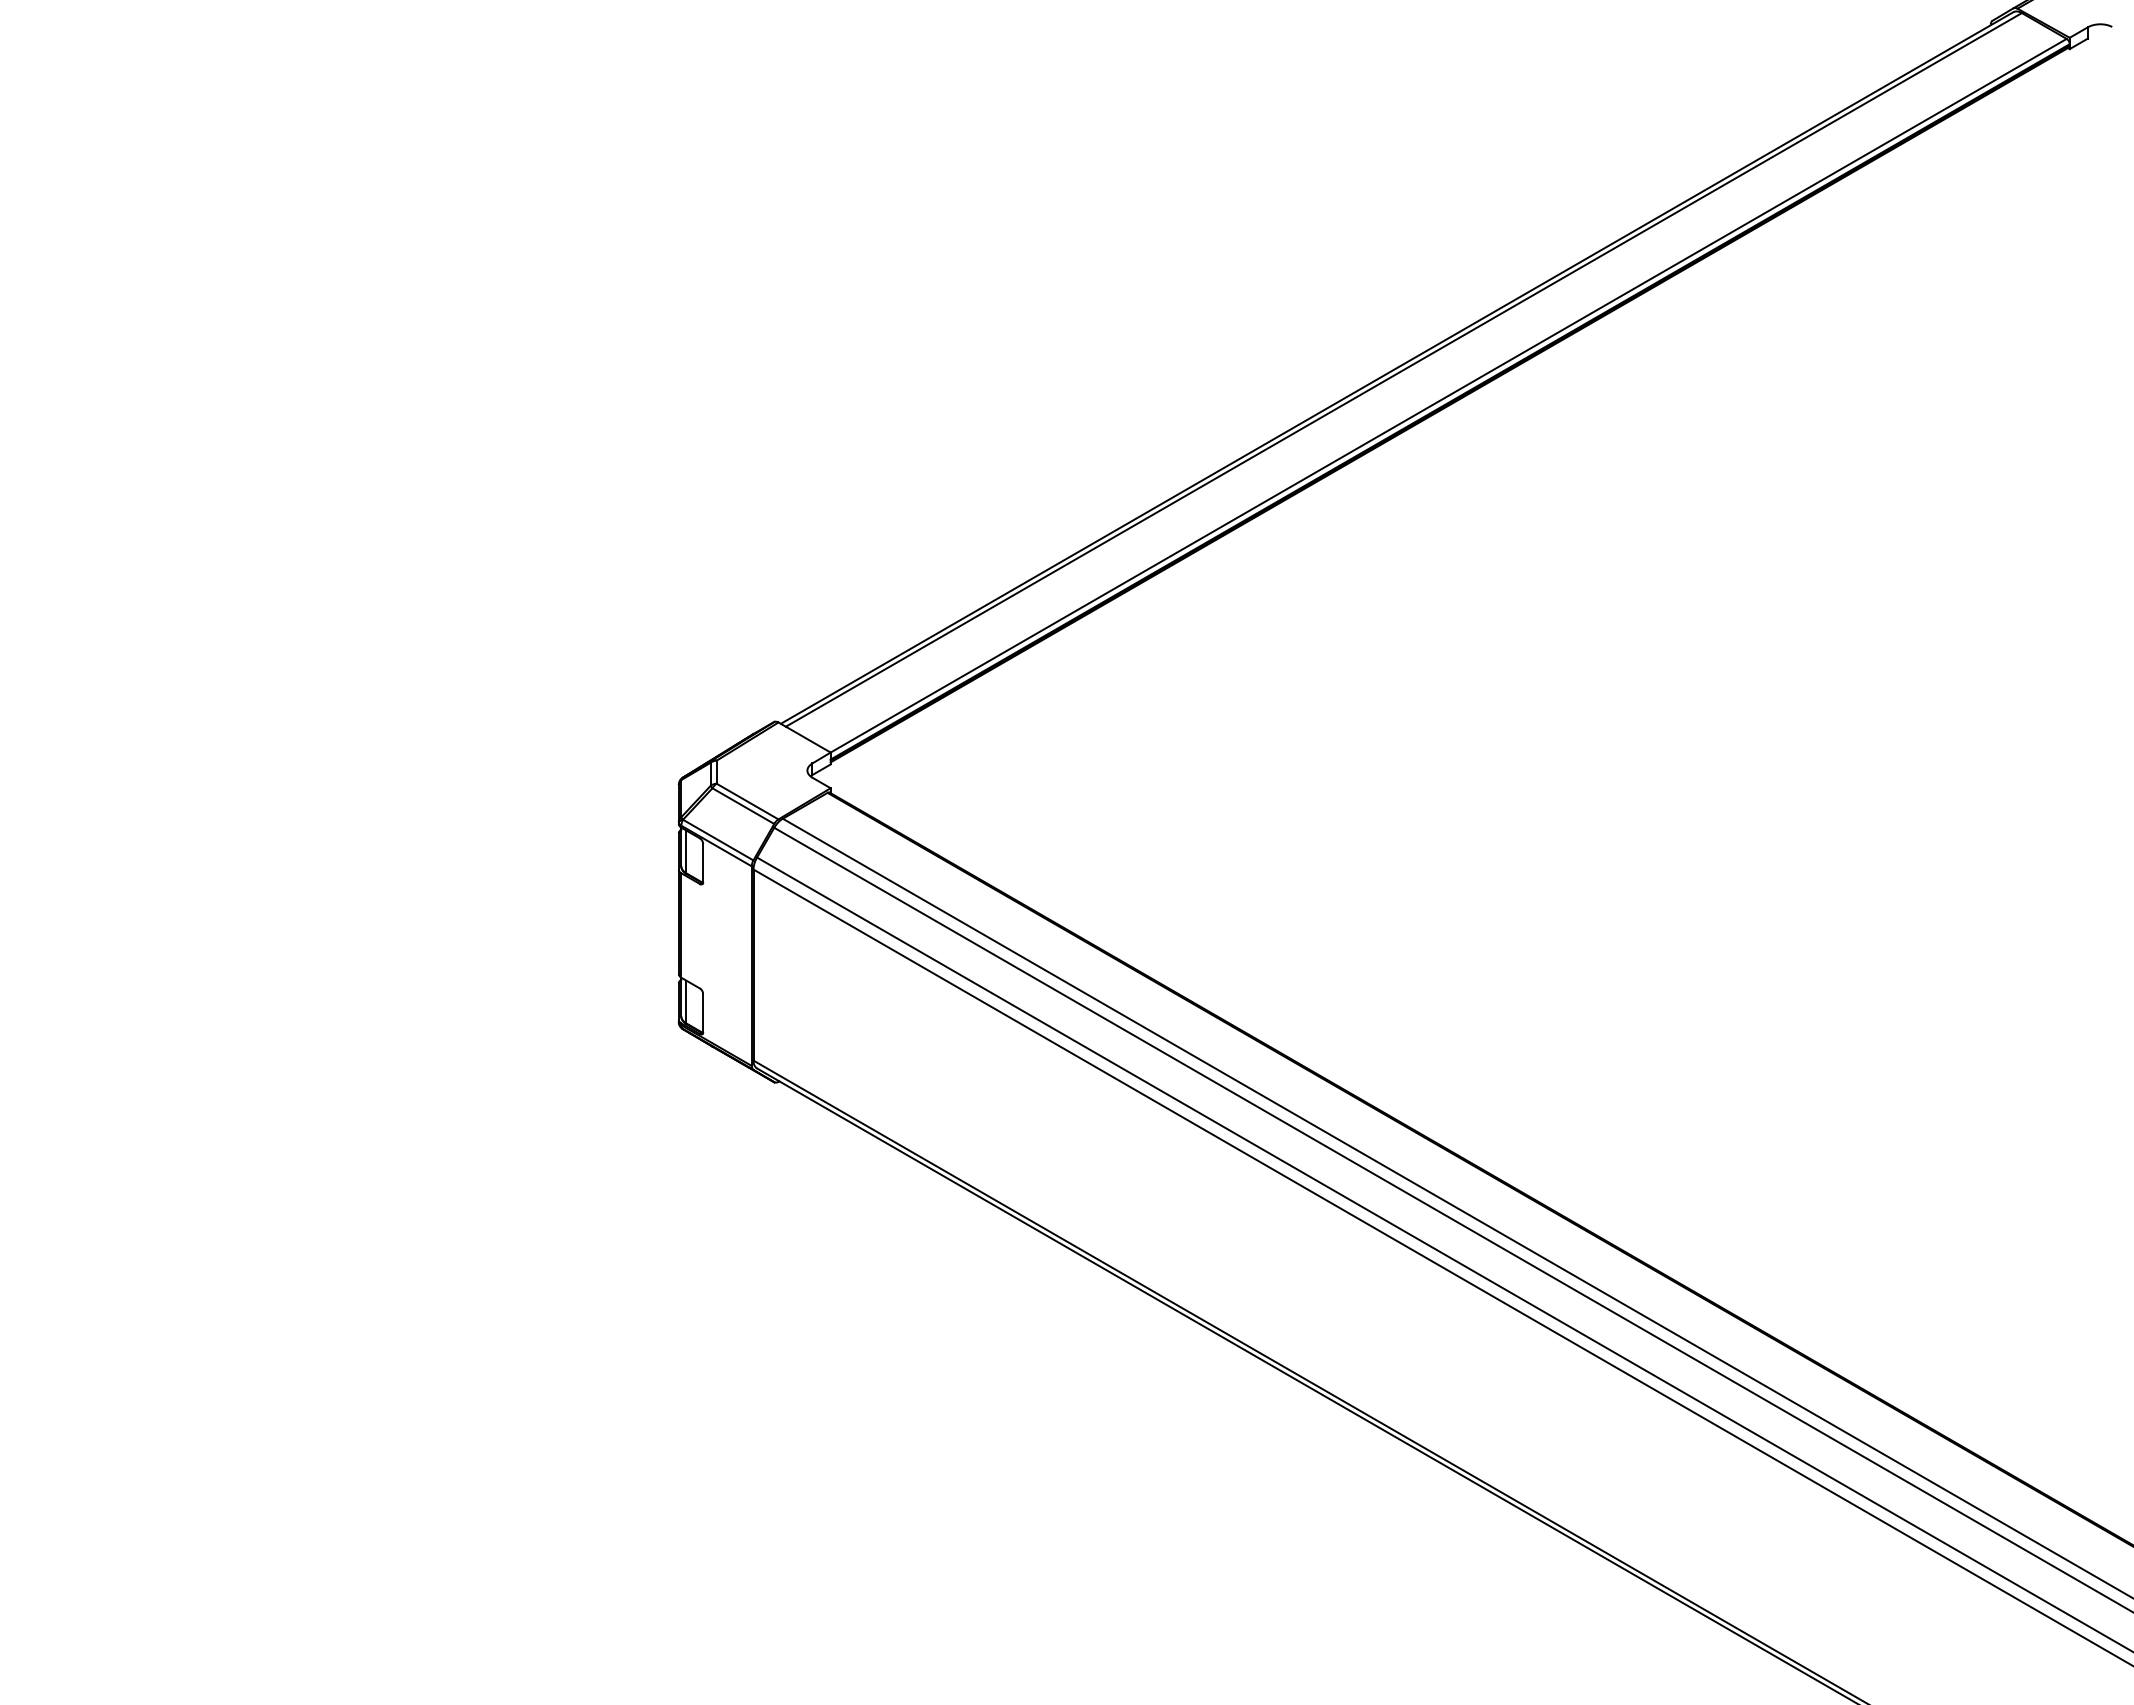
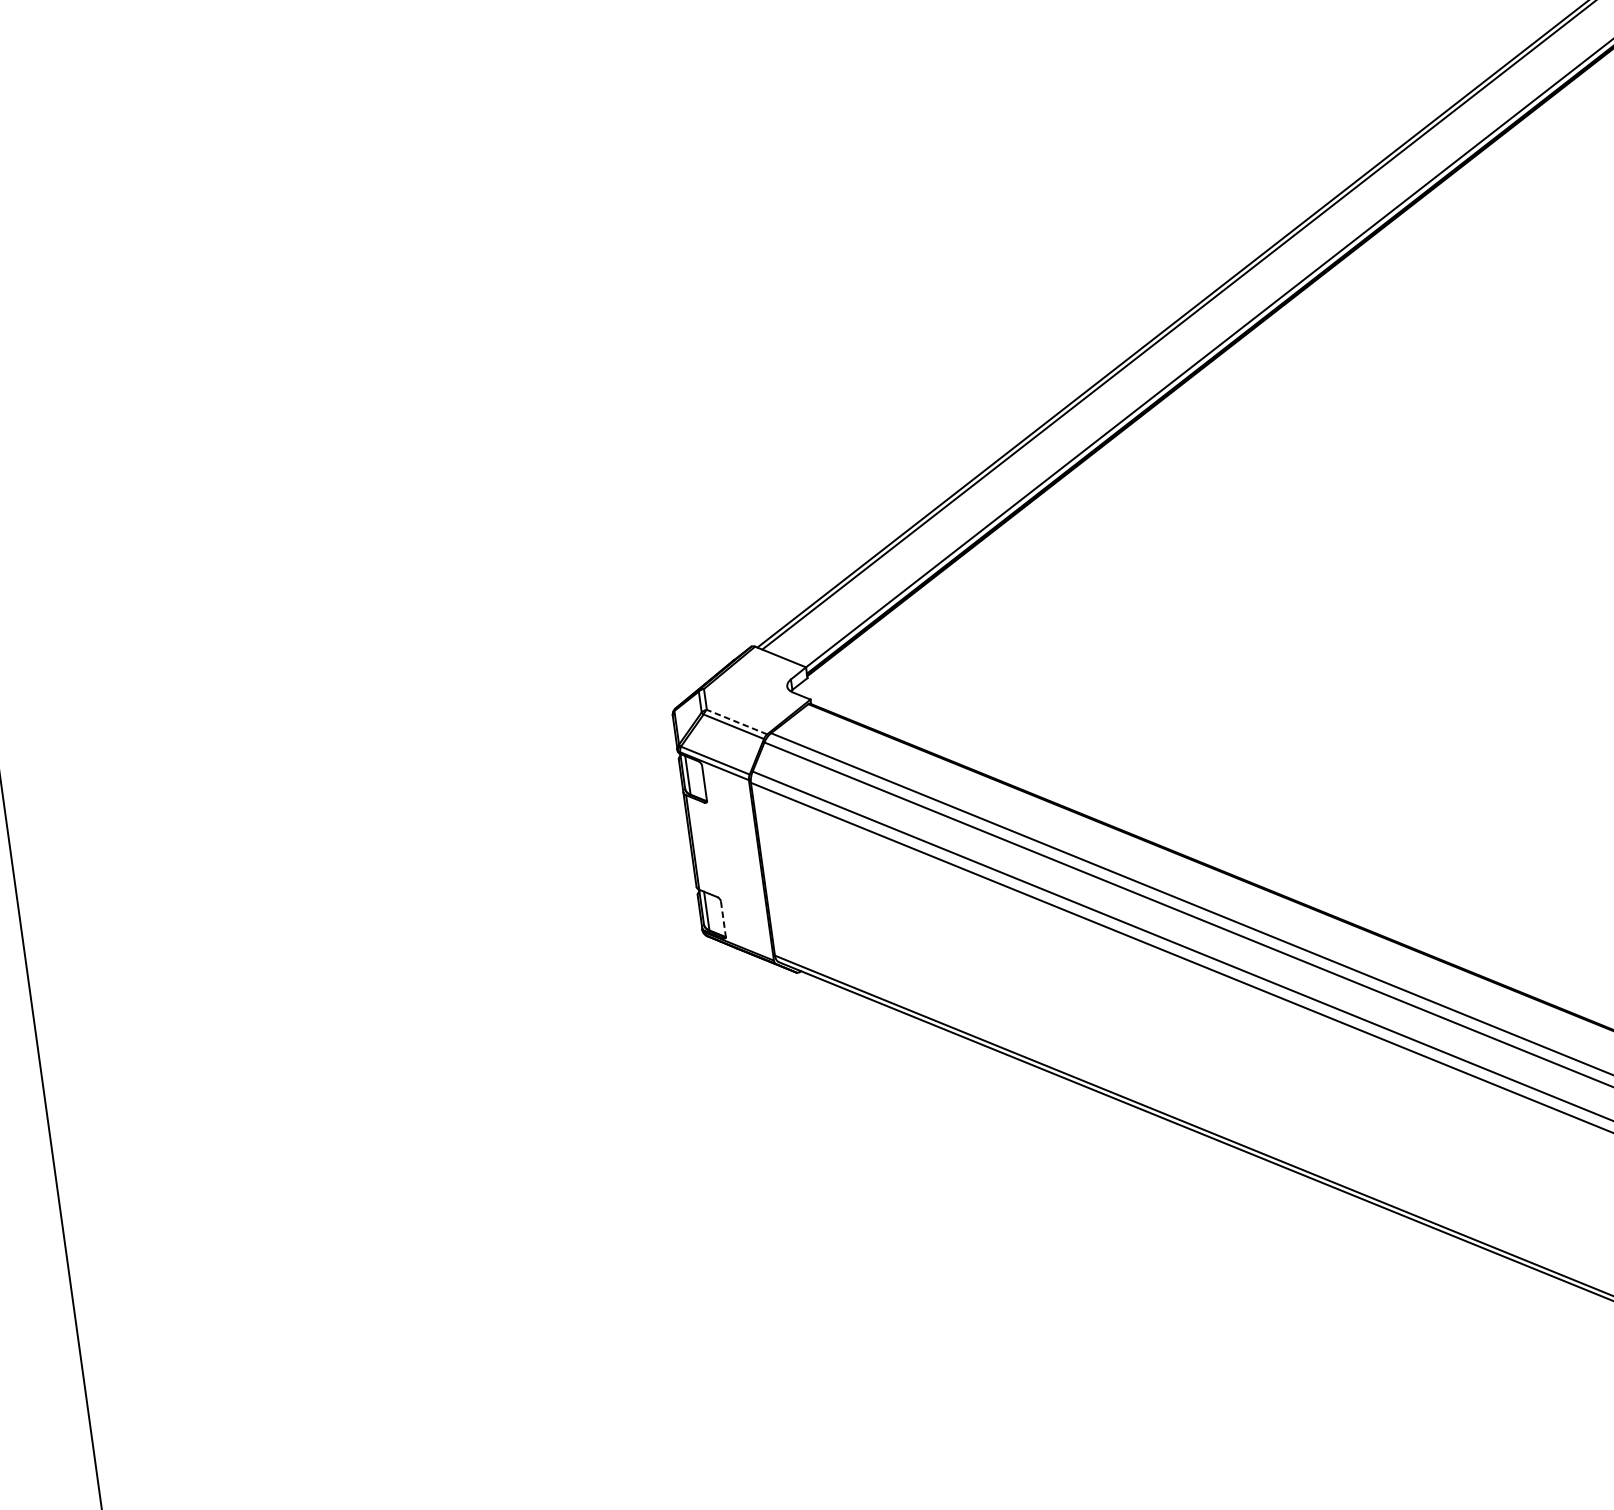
line: (747, 801) -> (736, 722), solid -> dashed
line: (703, 1013) -> (723, 919), solid -> dashed

